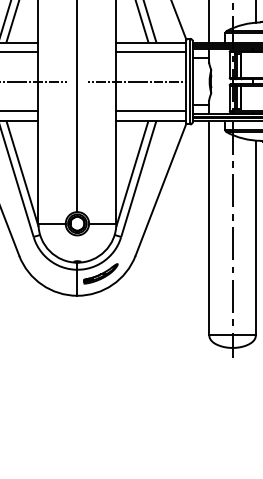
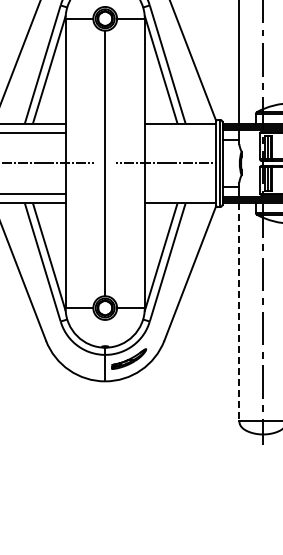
line: (151, 52) -> (180, 133), removed
line: (151, 111) -> (180, 193), removed
line: (209, 228) -> (239, 312), solid -> dashed

